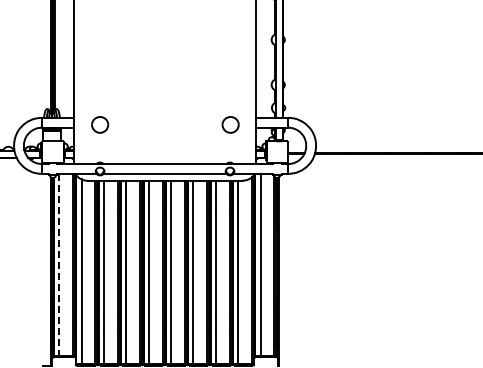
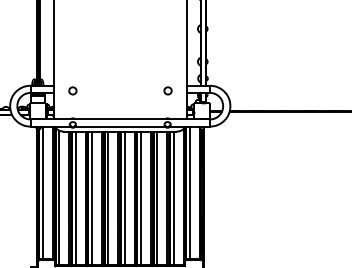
part: (99, 124) -> (72, 90), size x0.62
part: (230, 124) -> (167, 90), size x0.62
line: (59, 264) -> (43, 192), dashed -> solid

